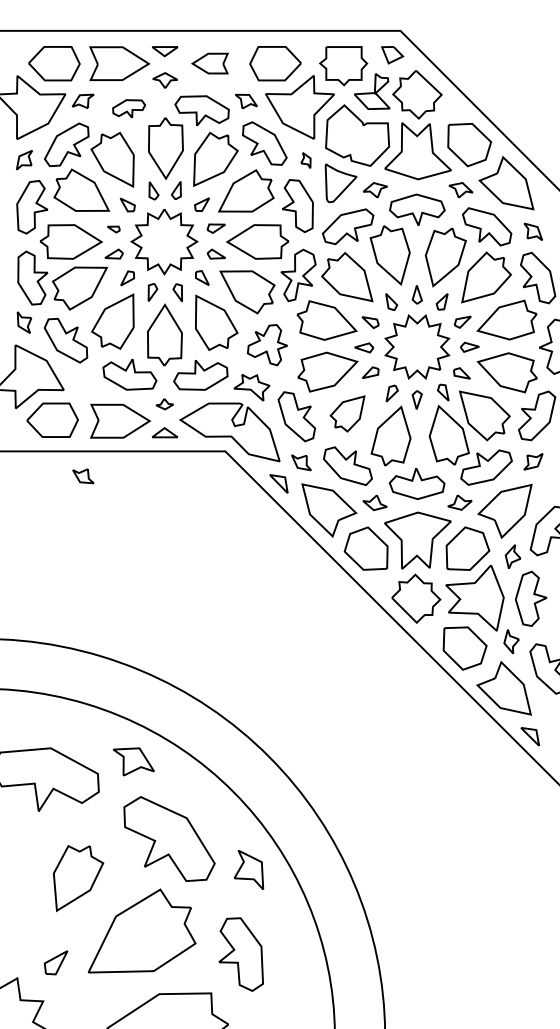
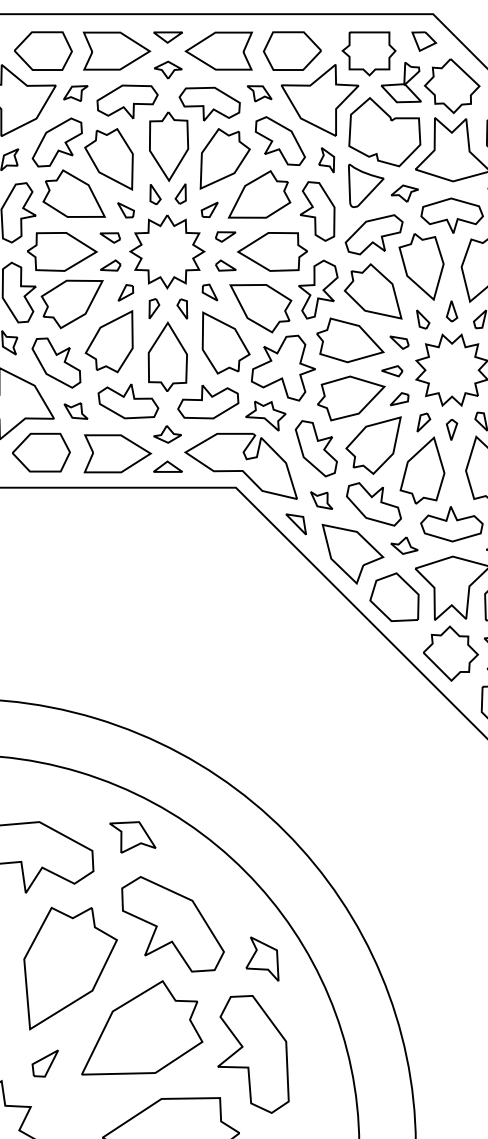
part: (209, 63) -> (218, 50), size x1.67
part: (128, 108) -> (126, 101), size x1.67
part: (305, 160) -> (326, 160), size x1.43
part: (113, 229) -> (109, 237), size x1.43
part: (267, 344) -> (283, 367), size x1.43
part: (164, 404) -> (167, 434), size x1.43
part: (347, 413) -> (373, 445), size x1.43
part: (83, 476) -> (76, 411), moved
part: (78, 878) -> (70, 968), size x1.67
part: (241, 954) -> (254, 1054), size x1.43

